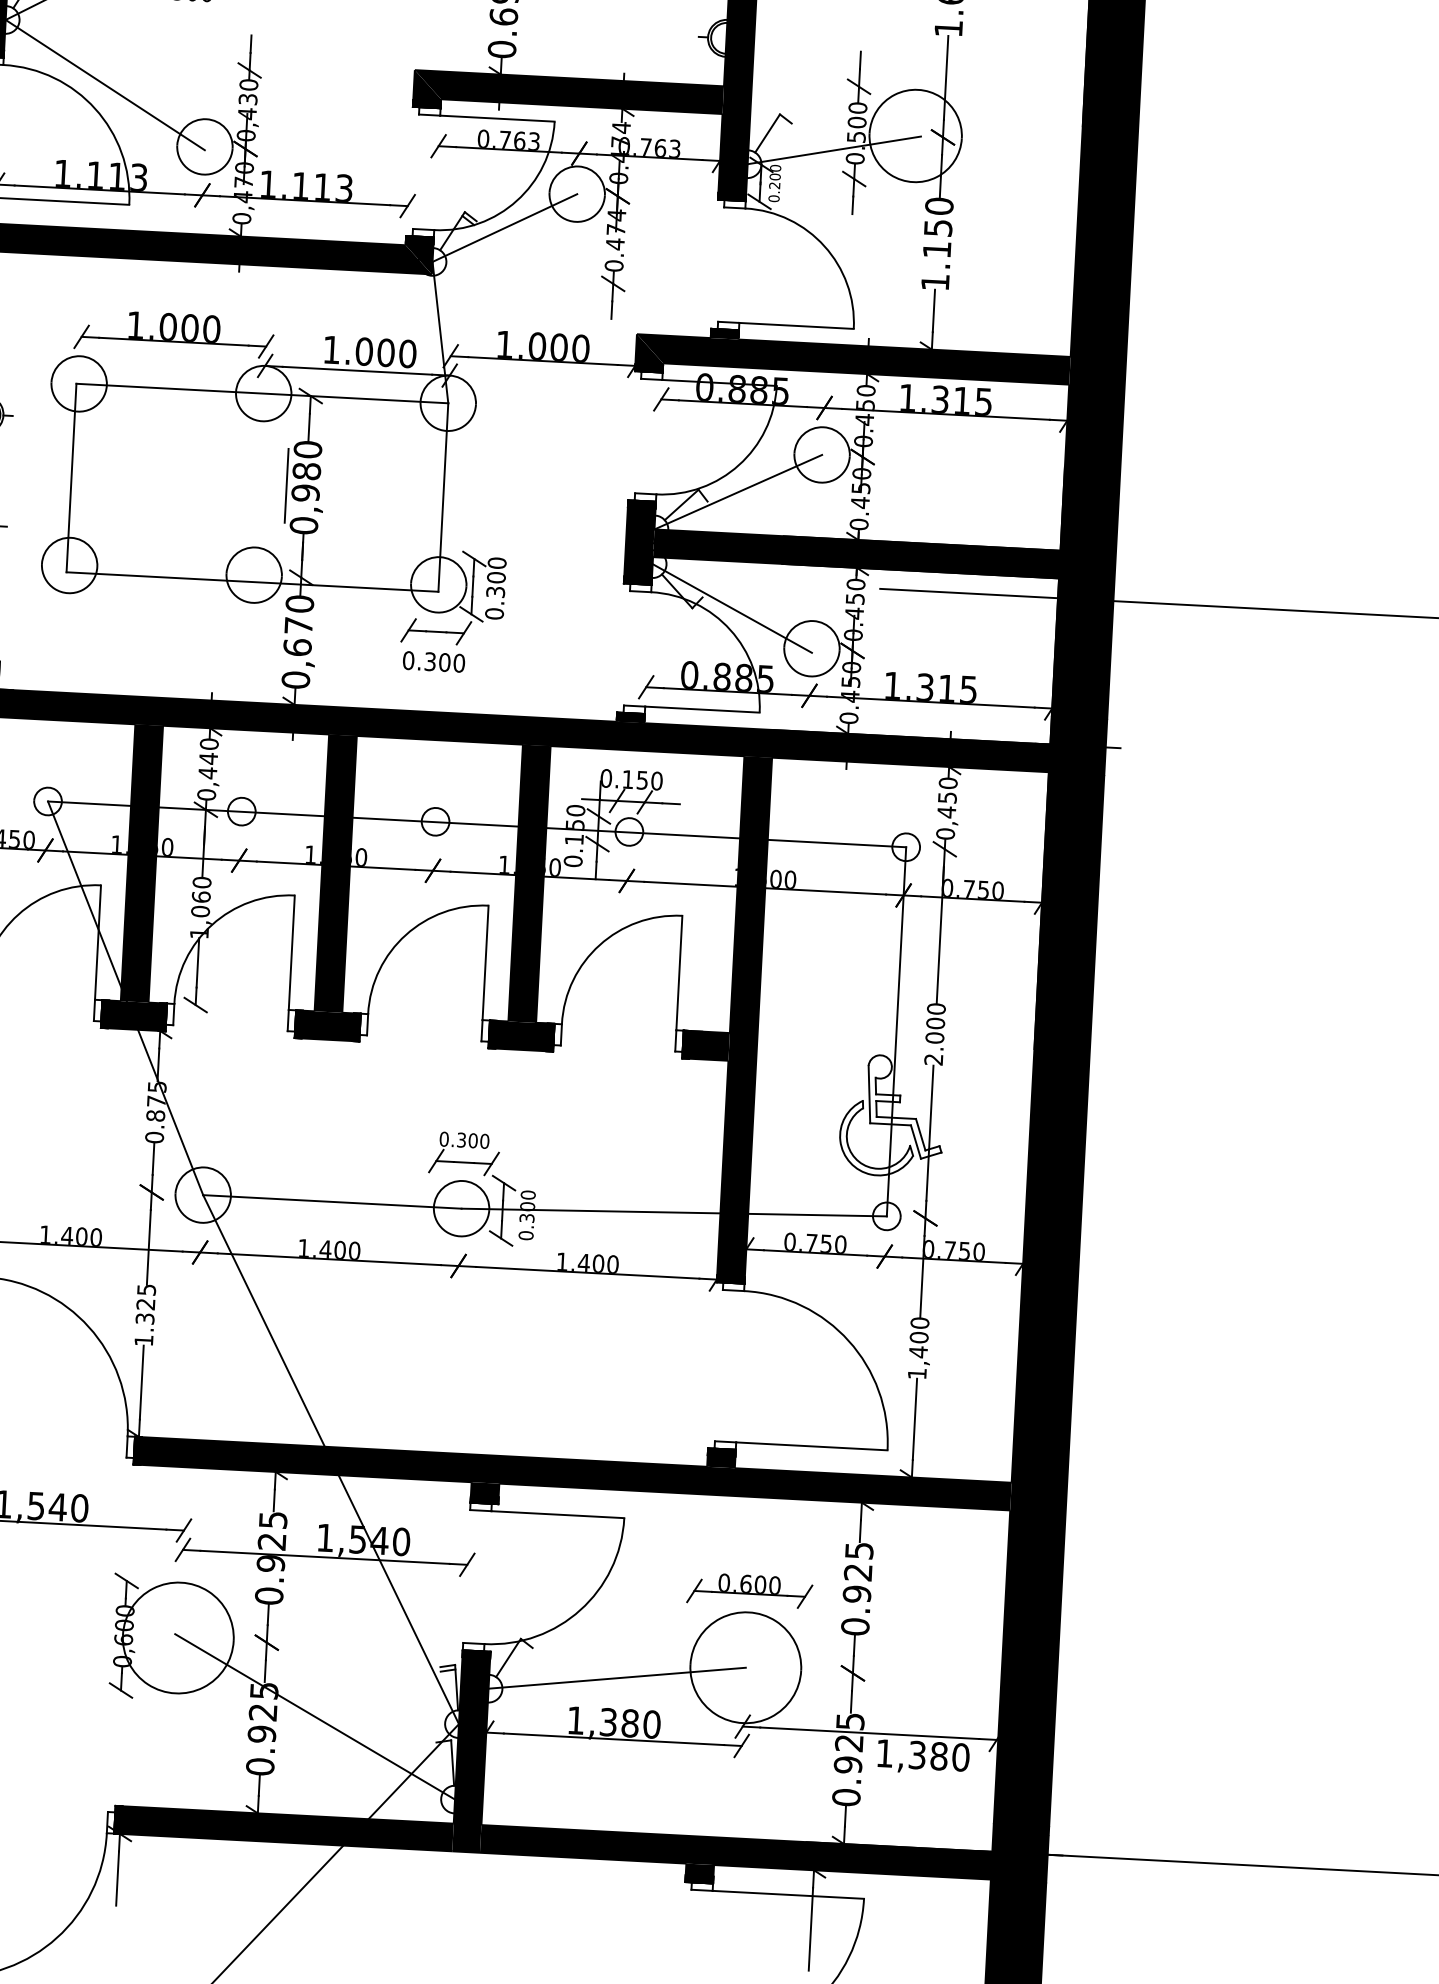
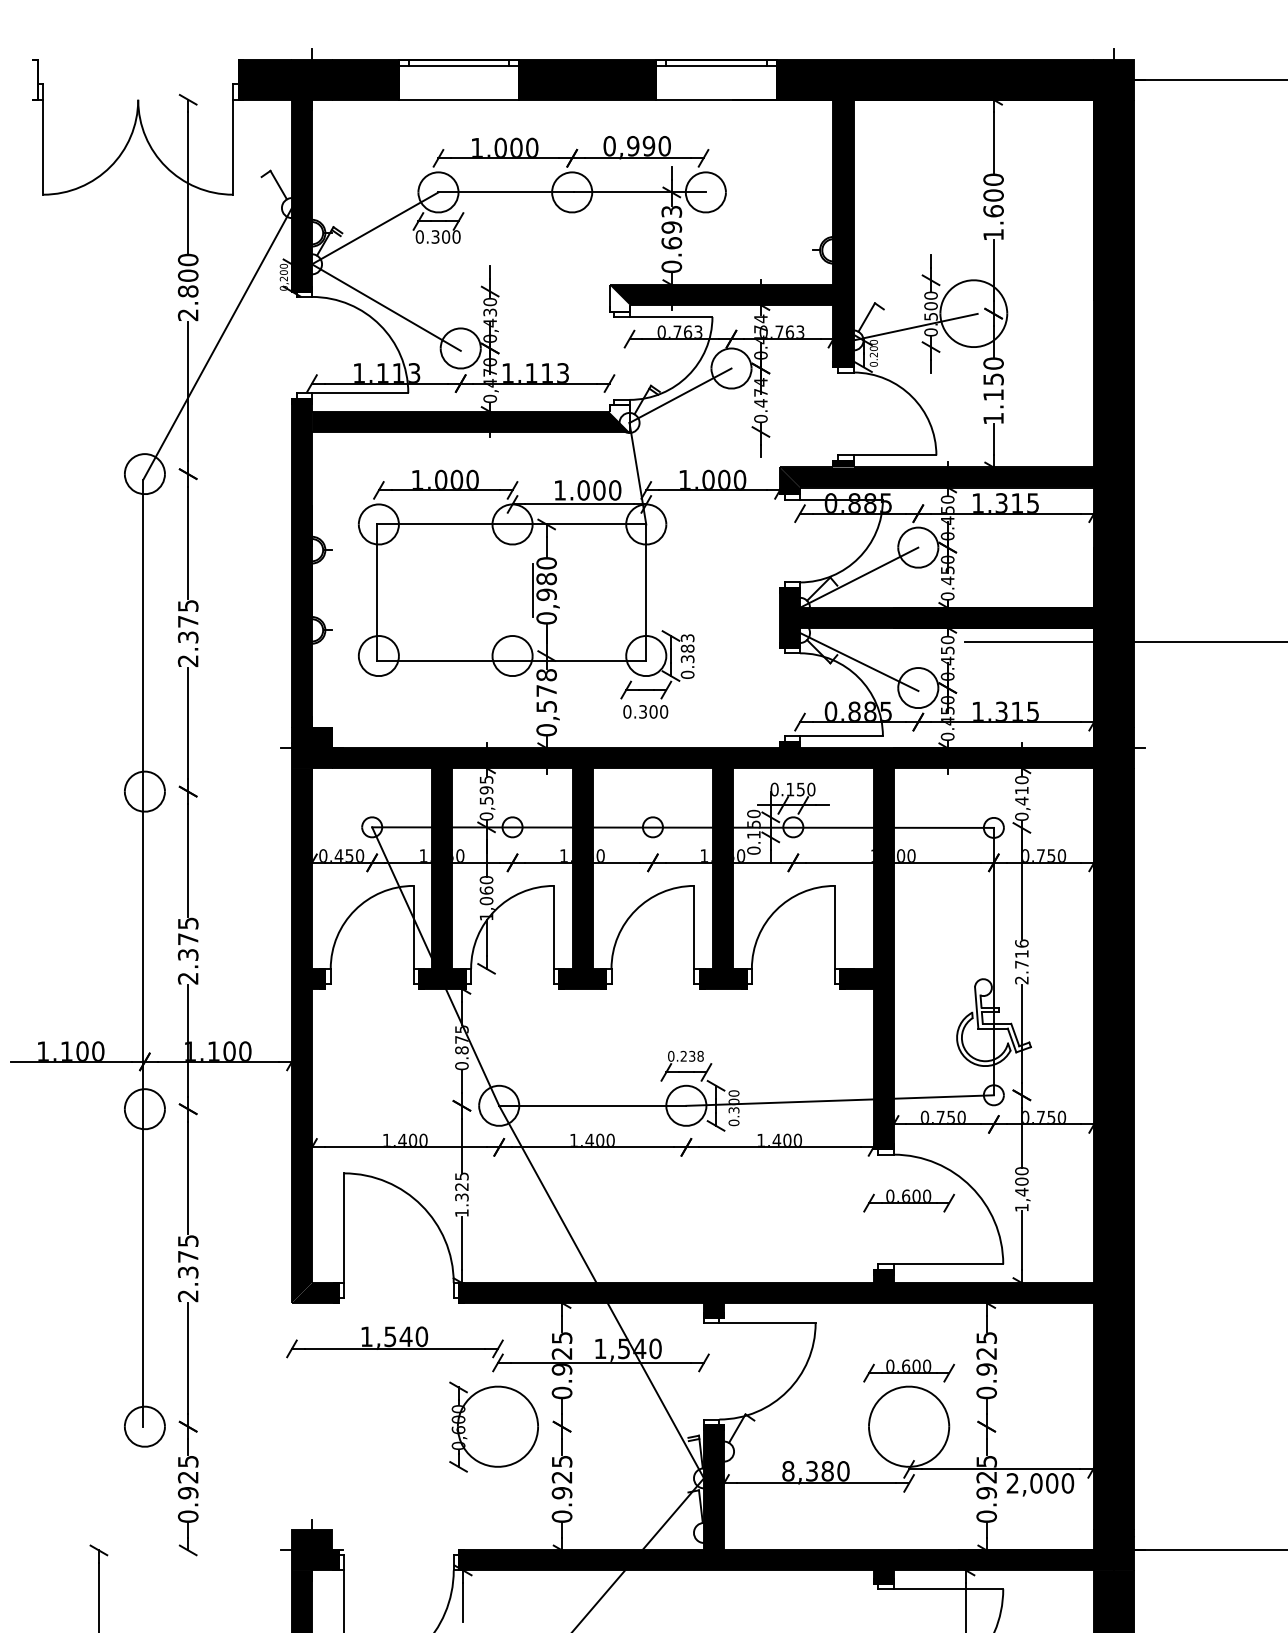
fill: (427, 89) -> (619, 298), removed
fill: (418, 255) -> (619, 418), removed
text: (496, 570) -> (687, 643), 0.300 -> 0.383
text: (298, 625) -> (546, 690), 0,670 -> 0,578
text: (208, 758) -> (486, 790), 0,440 -> 0,595
text: (947, 797) -> (1021, 790), 0,450 -> 0,410
text: (935, 1022) -> (1021, 953), 2.000 -> 2.716
text: (472, 1140) -> (691, 1056), 0.300 -> 0.238
part: (762, 1355) -> (909, 1200), added
line: (617, 1677) -> (816, 1438), removed
line: (314, 1716) -> (599, 1478), removed
text: (576, 1720) -> (788, 1471), 1,380 -> 8,380
text: (912, 1755) -> (1032, 1483), 1,380 -> 2,000

